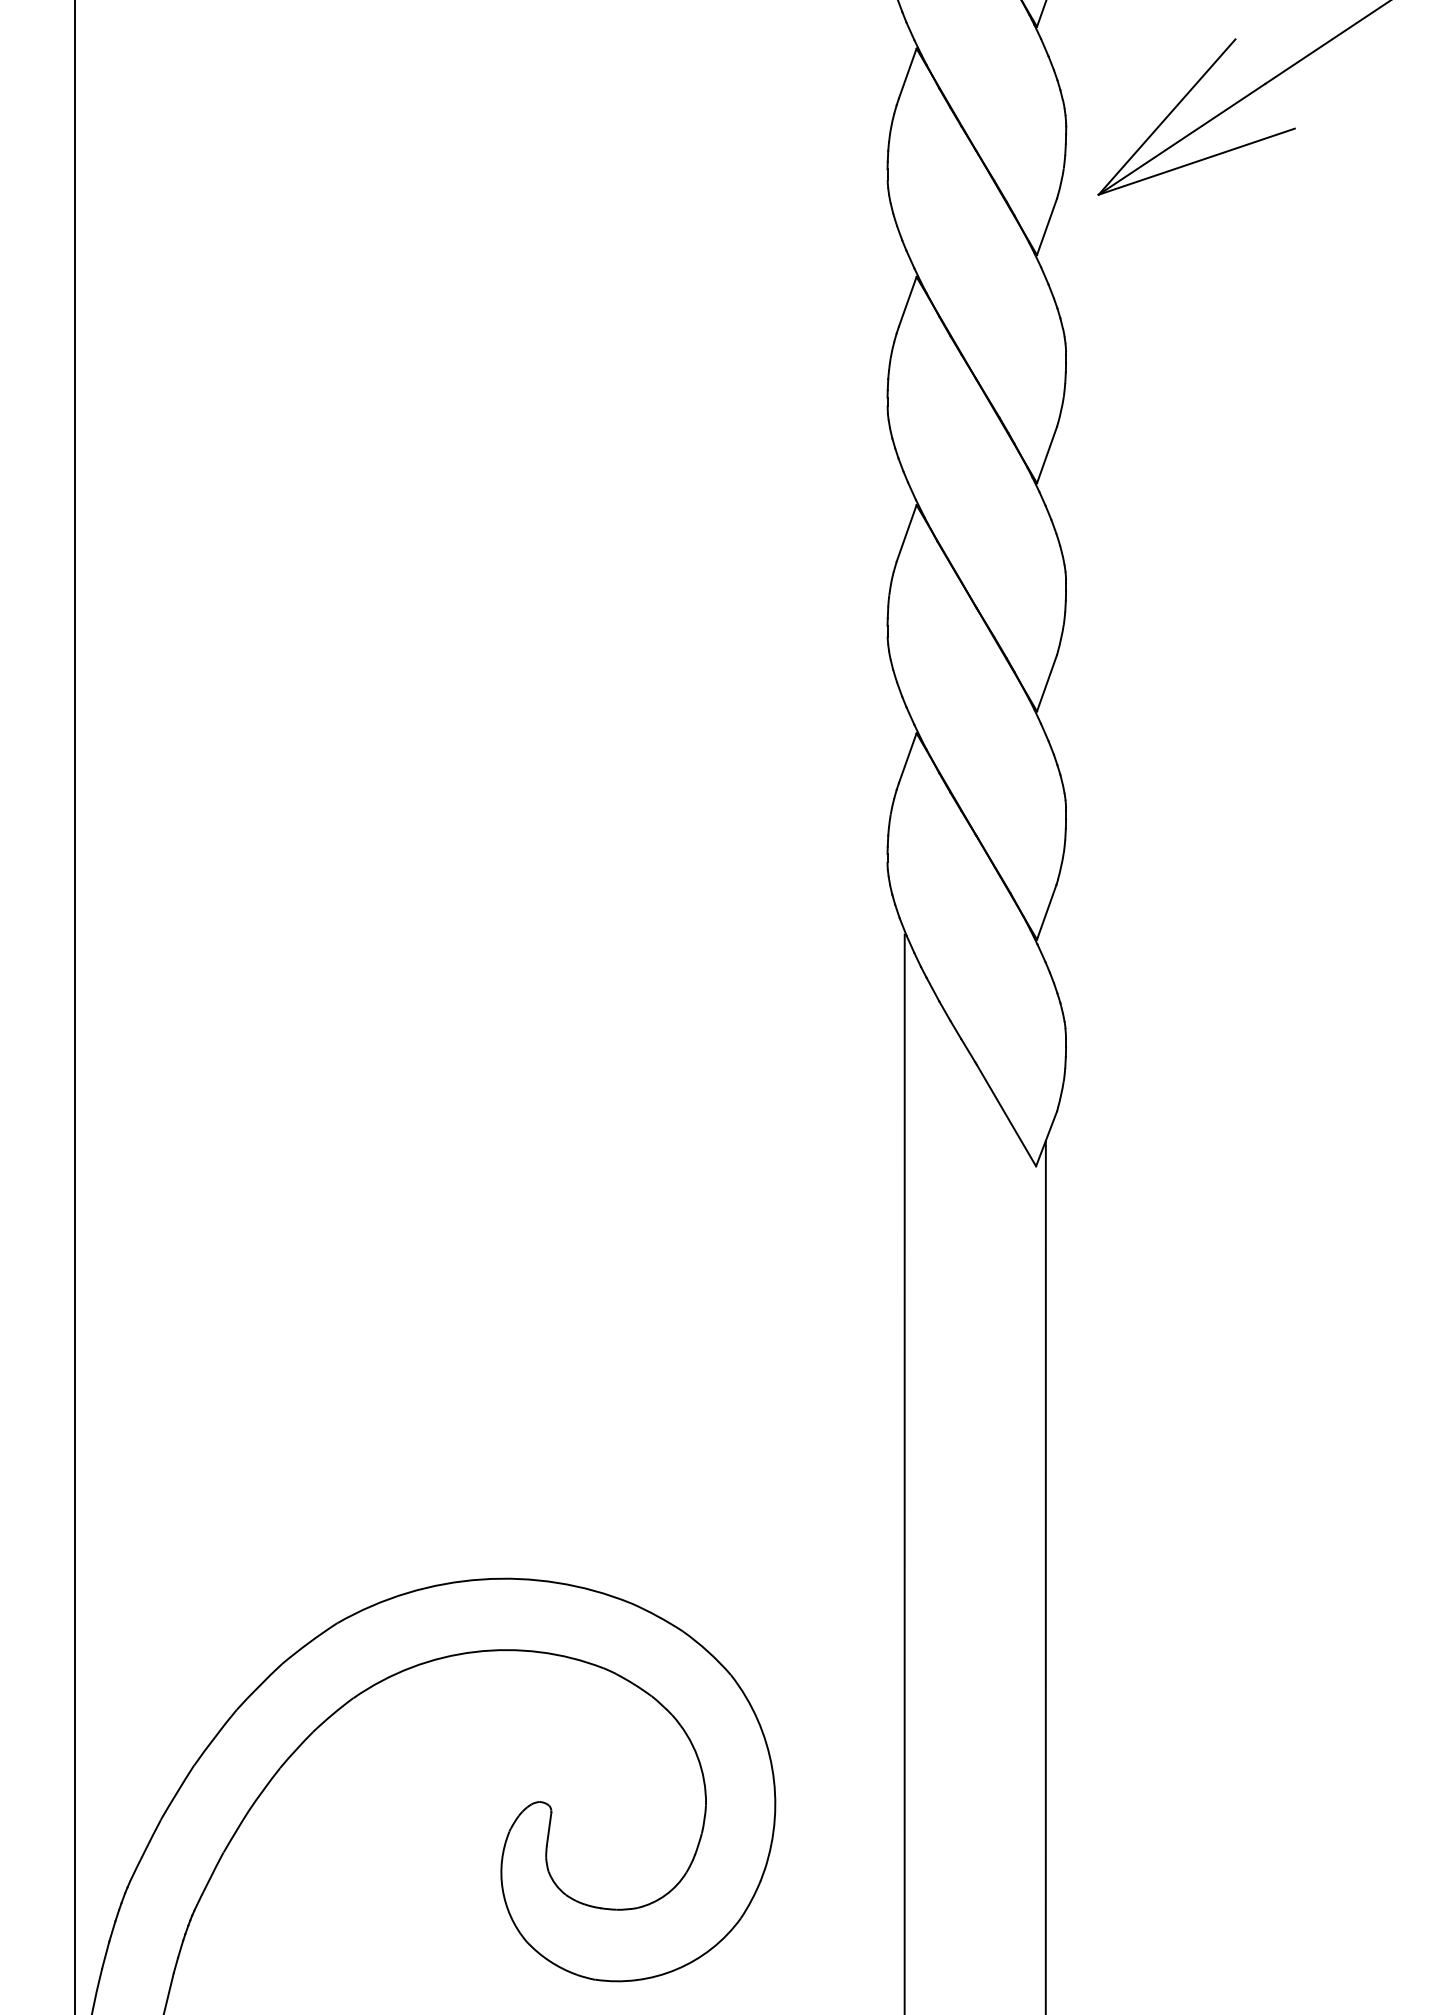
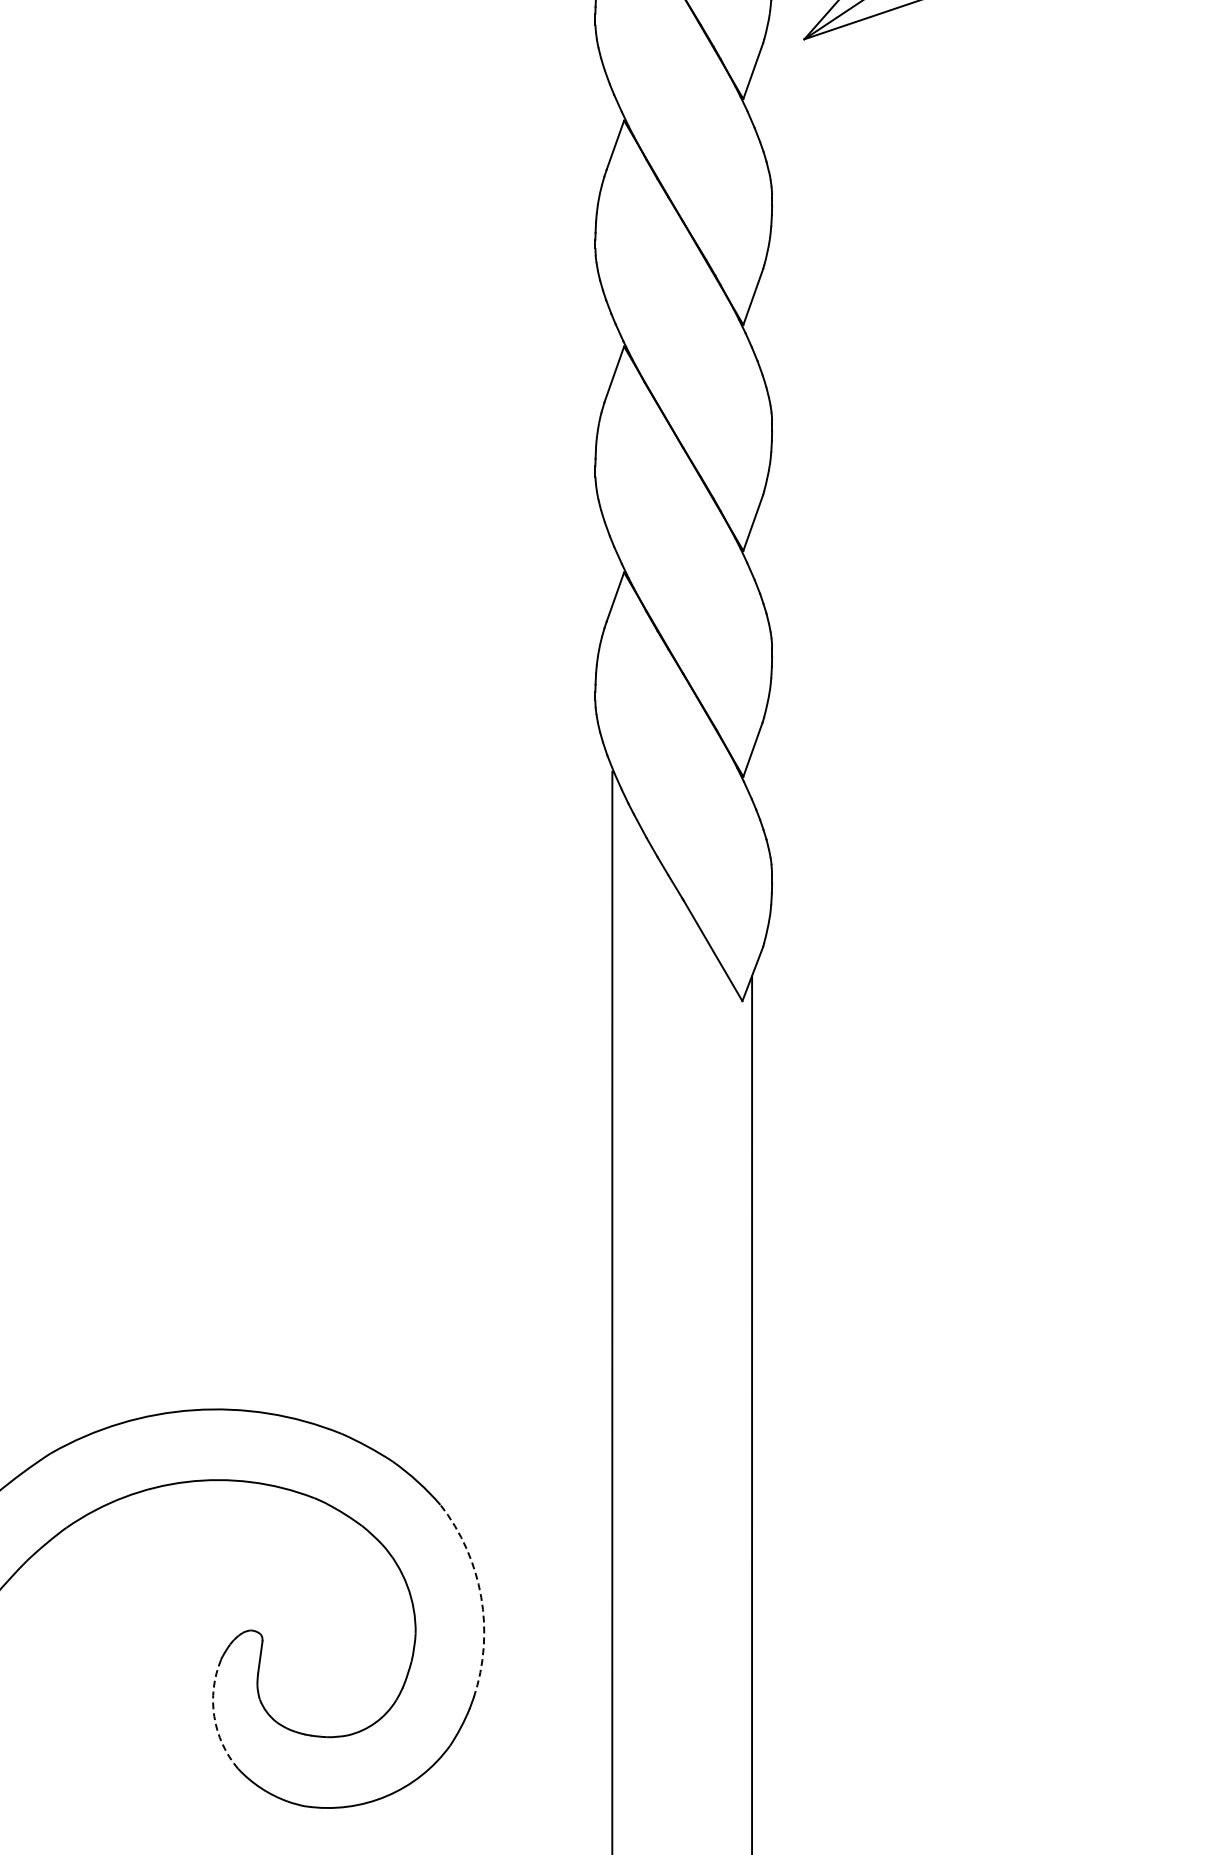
arc: (772, 1768) -> (481, 1597), solid -> dashed
arc: (502, 1889) -> (214, 1717), solid -> dashed

